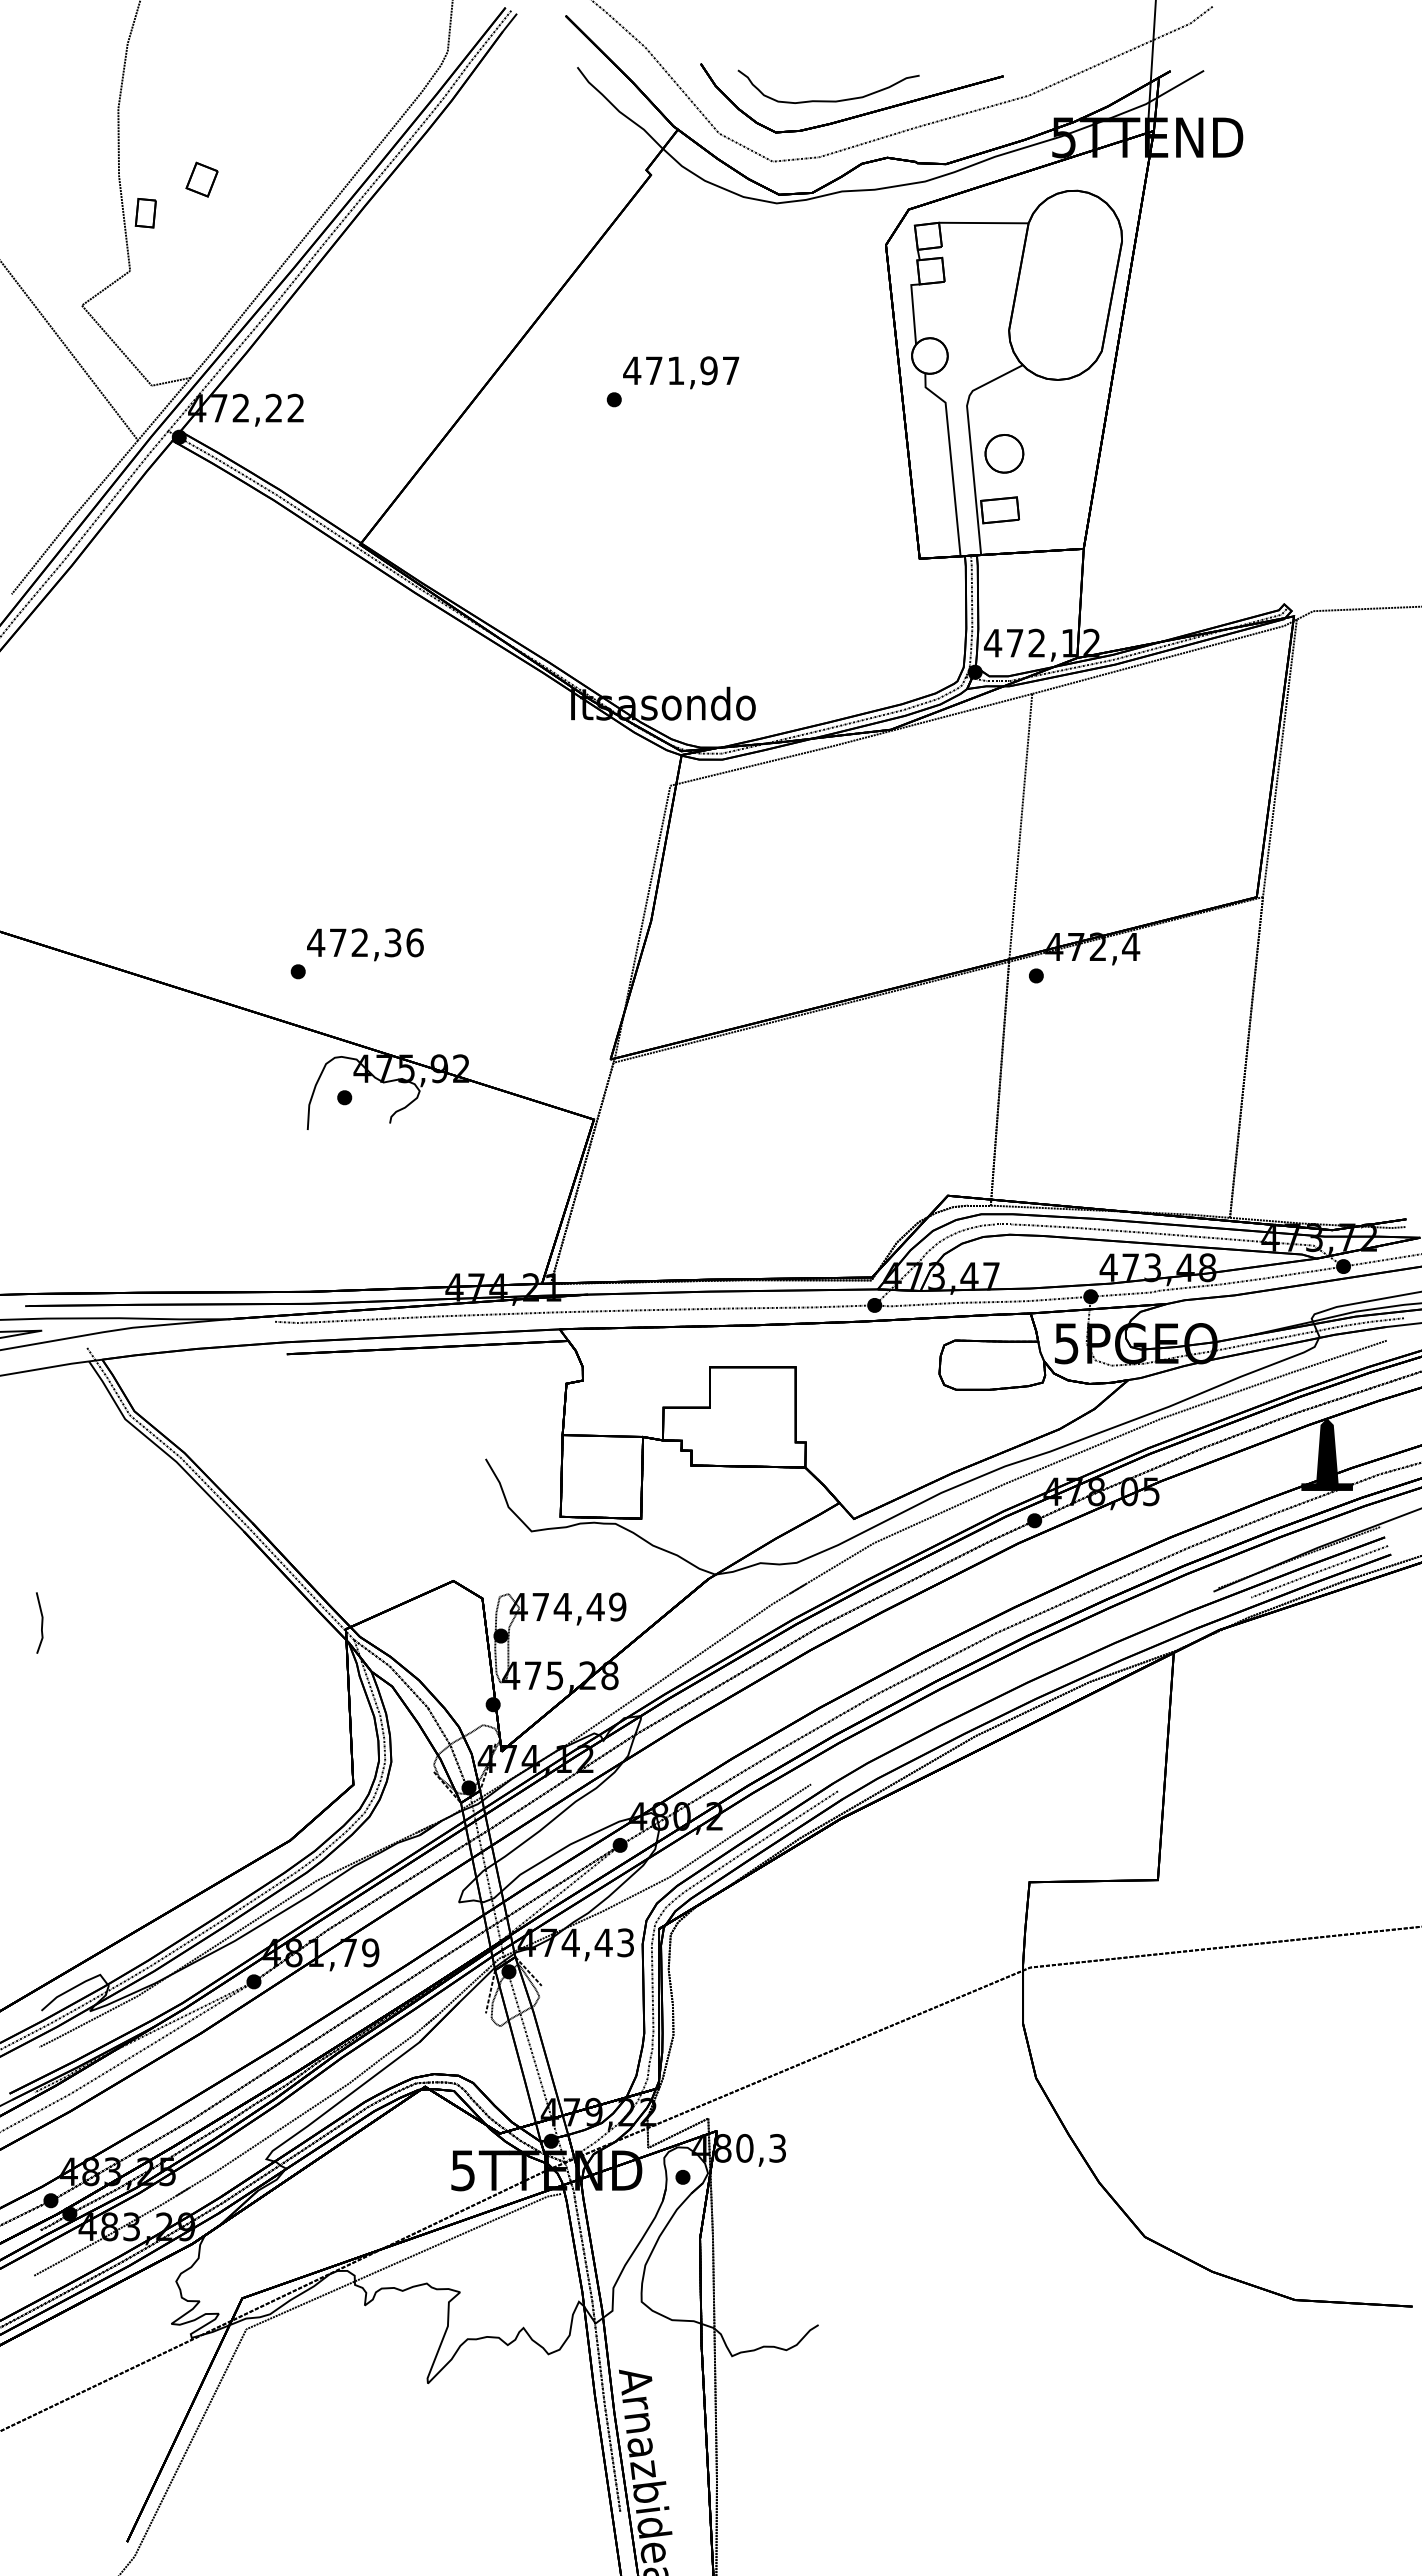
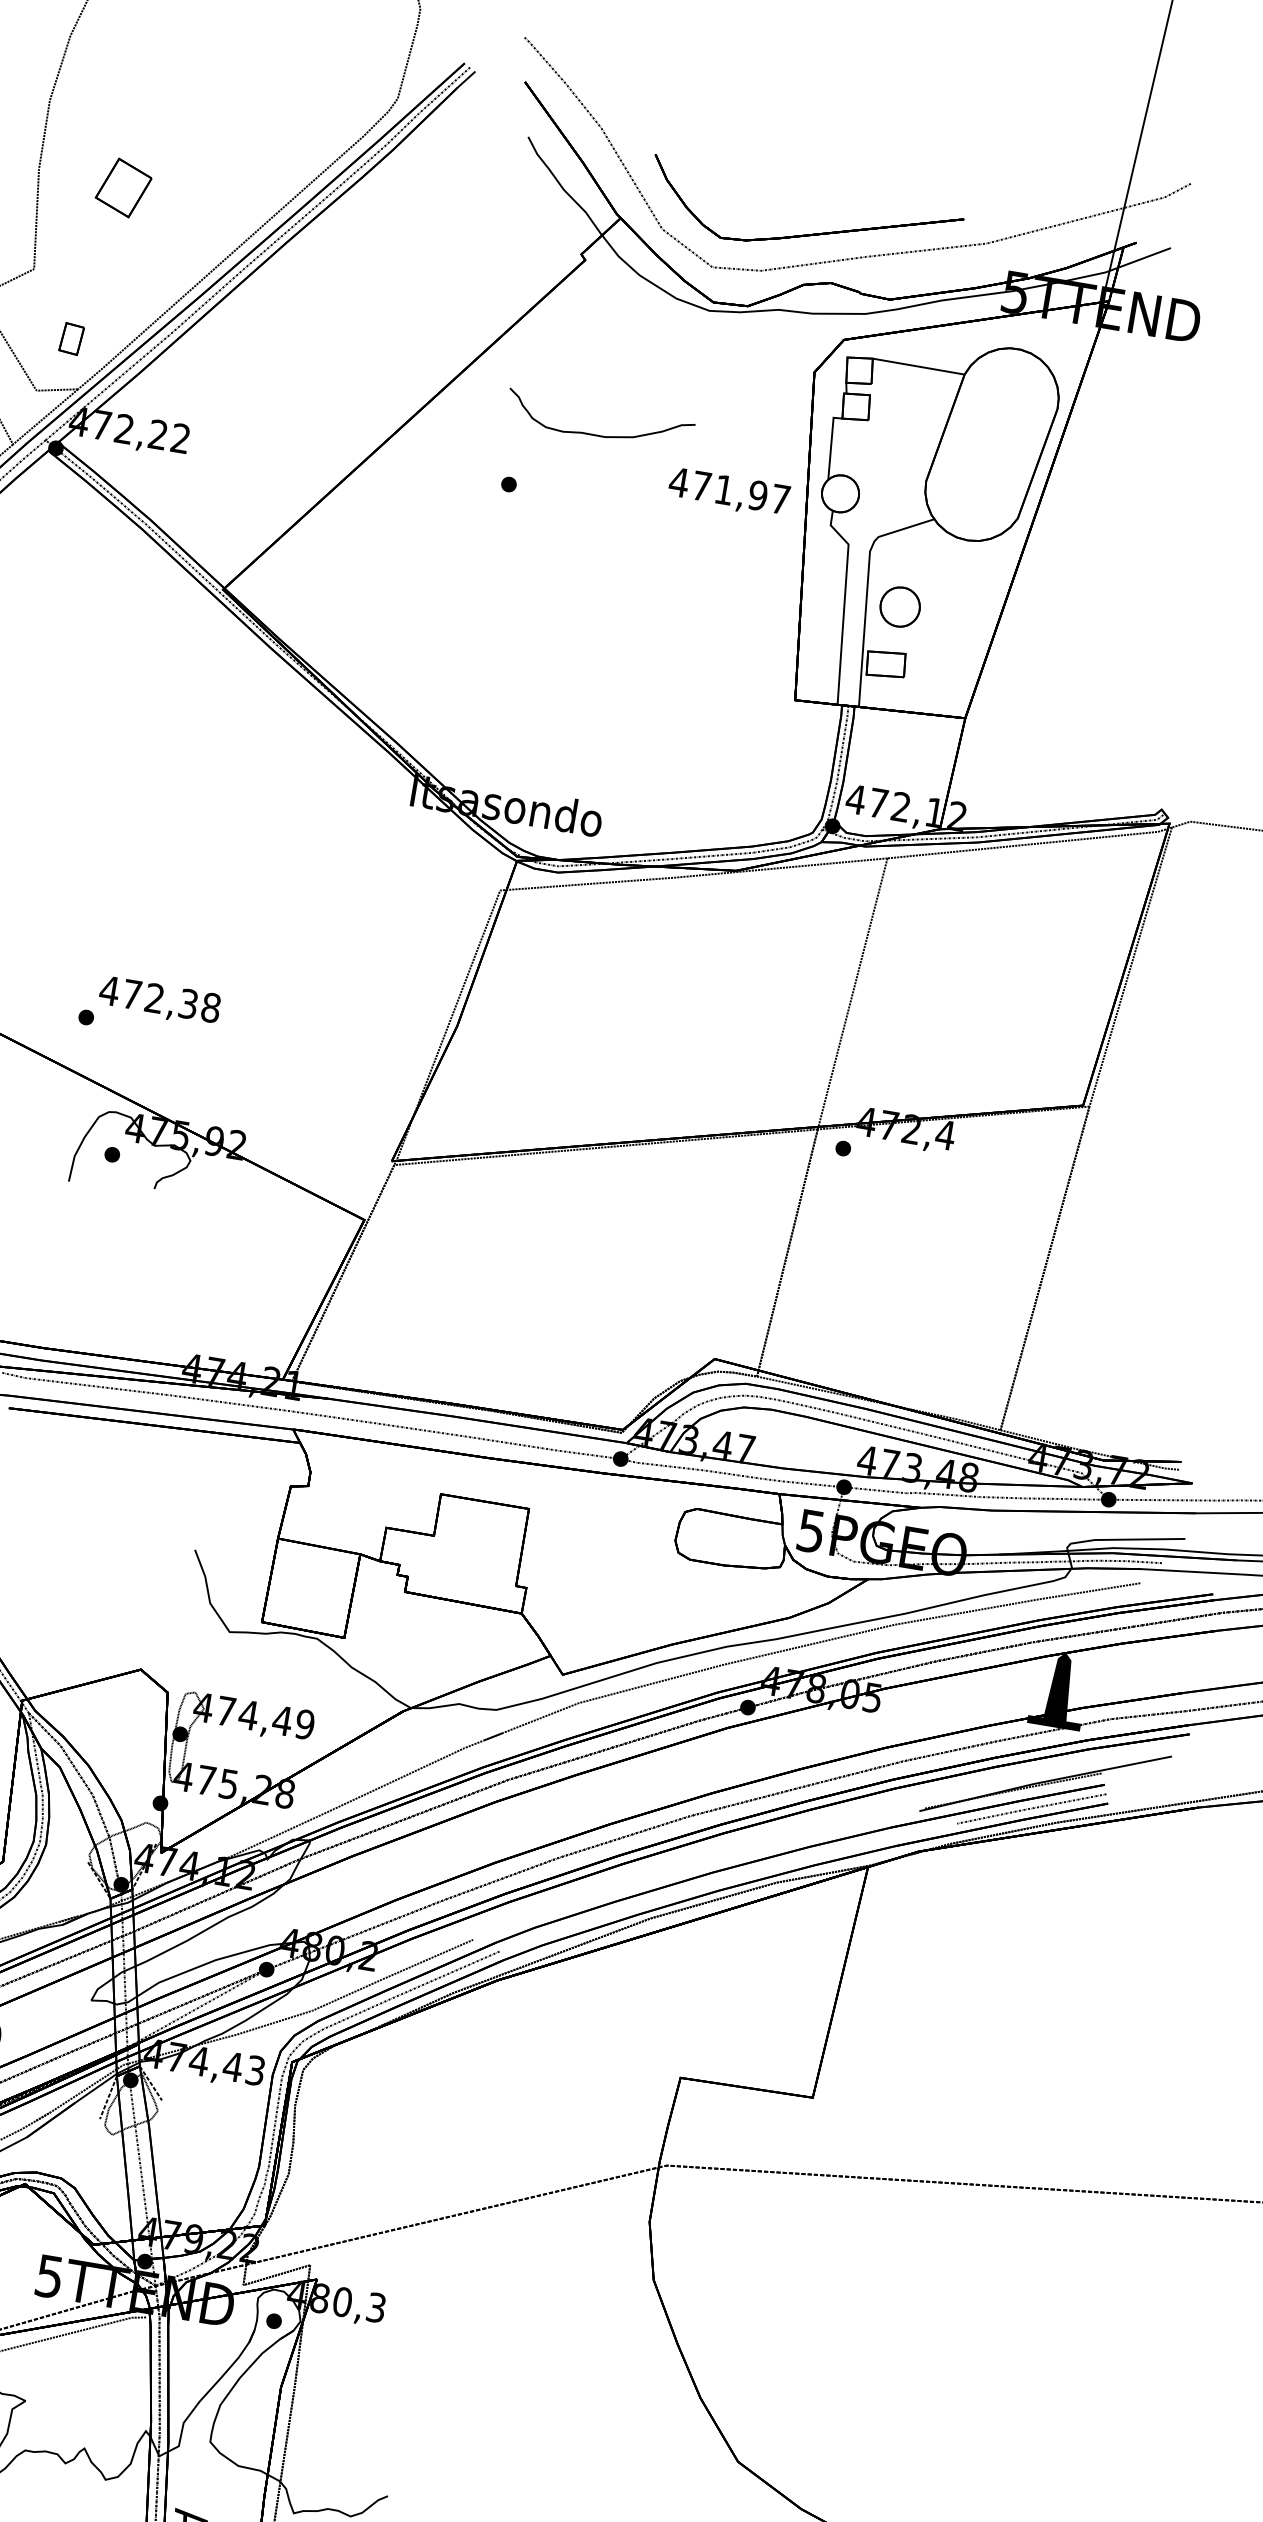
curve: (828, 100) -> (597, 434), moved
part: (201, 179) -> (123, 187), size x1.6
part: (145, 213) -> (71, 339), moved
text: (681, 372) -> (729, 492), moved
text: (414, 942) -> (210, 1007), 472,36 -> 472,38

